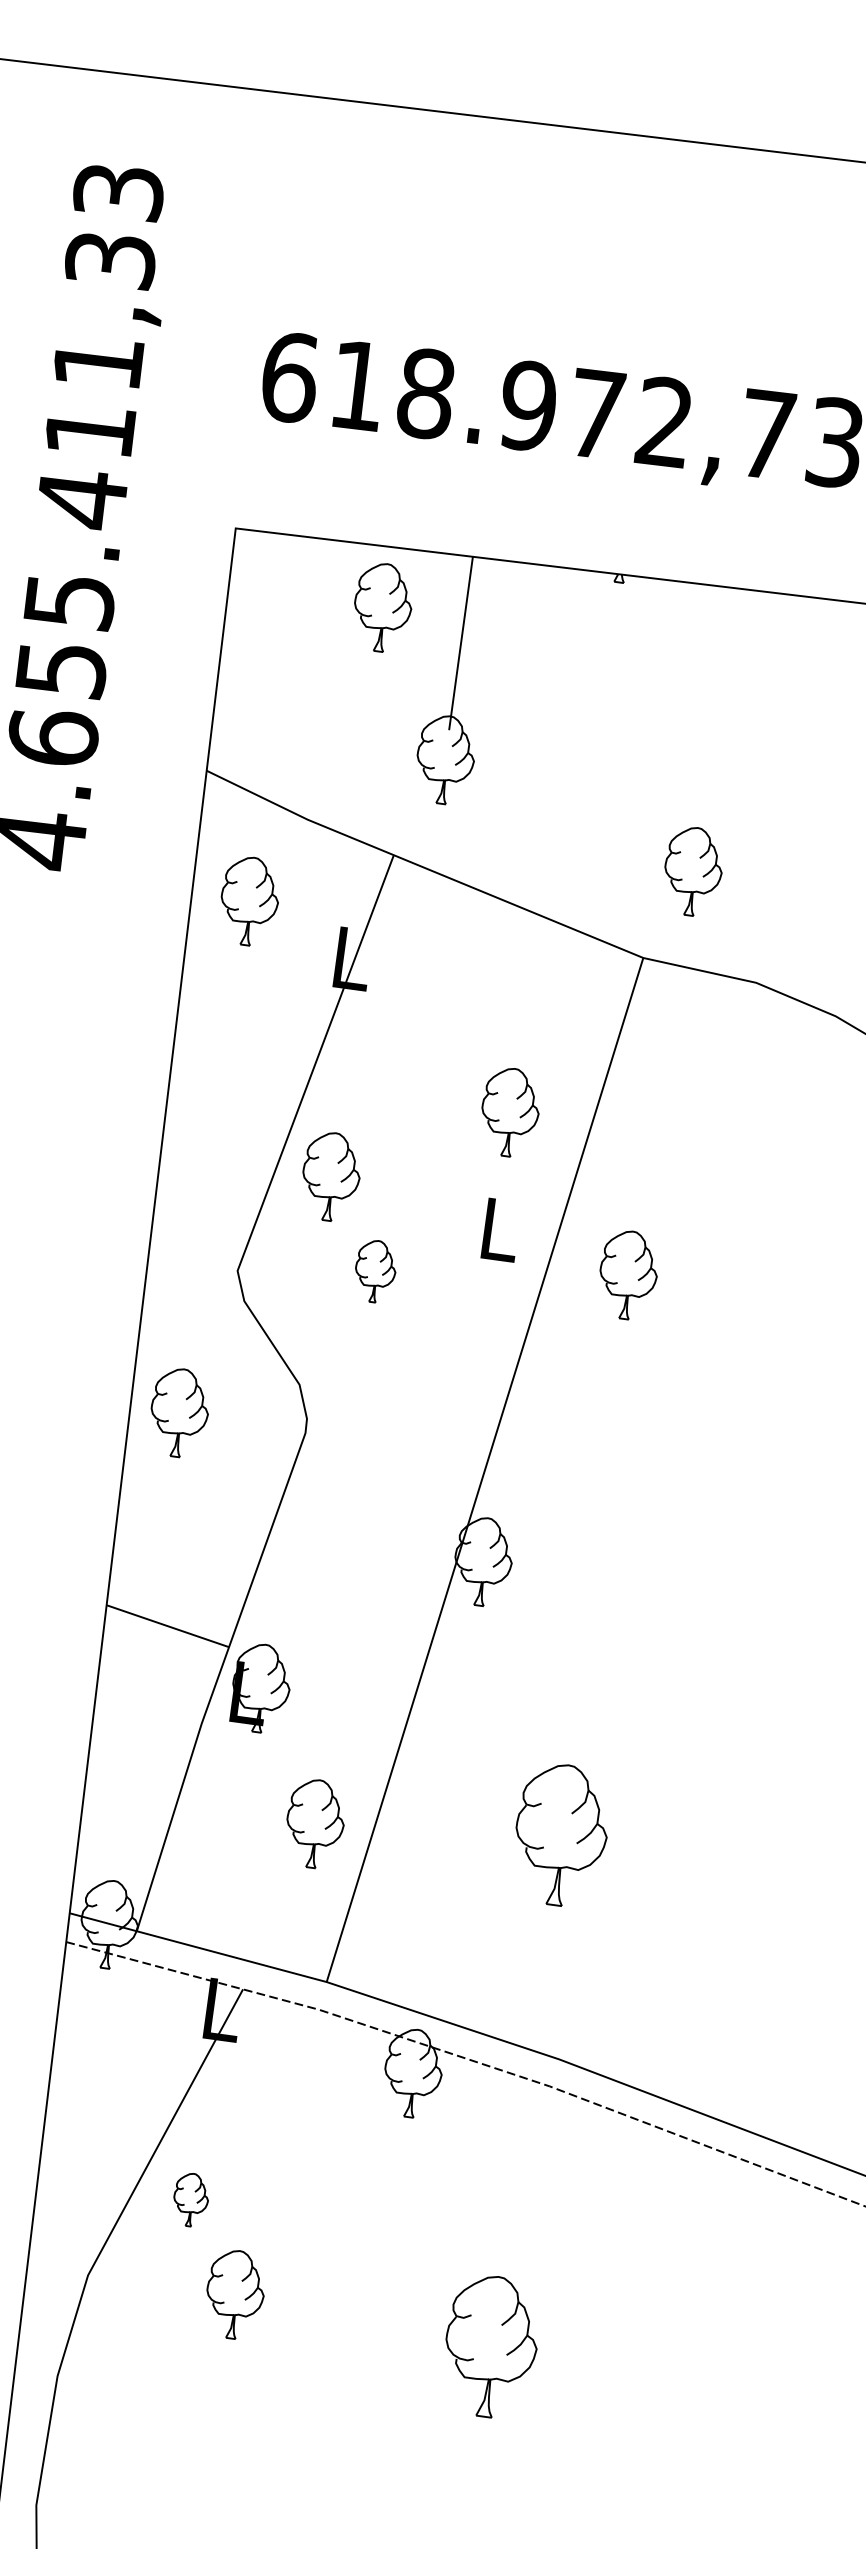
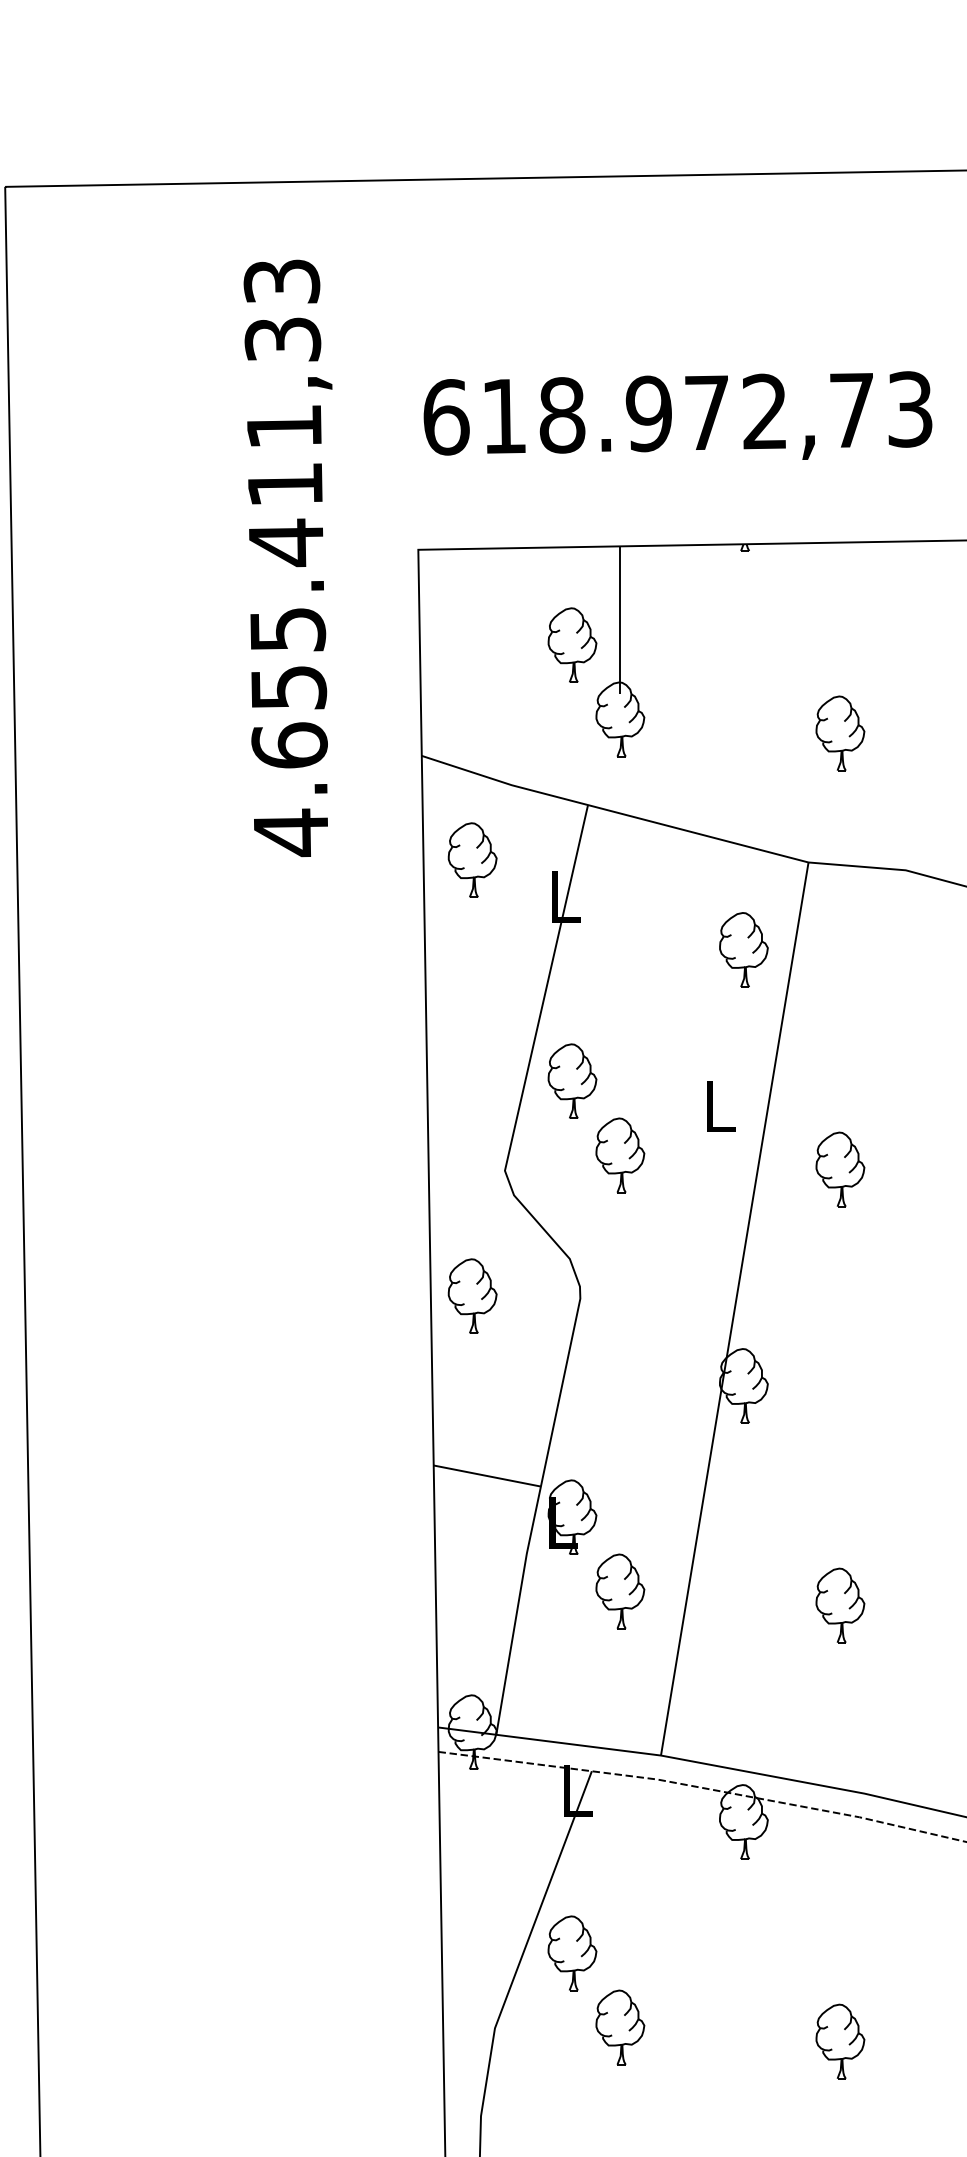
part: (383, 606) -> (572, 644), moved
part: (693, 871) -> (840, 733), moved
part: (509, 1111) -> (743, 949), moved
part: (375, 1271) -> (620, 1155), size x1.43
part: (628, 1275) -> (840, 1169), moved
part: (315, 1823) -> (620, 1591), moved
part: (561, 1834) -> (840, 1605), size x0.62
part: (191, 2200) -> (572, 1953), size x1.67
part: (491, 2346) -> (840, 2041), size x0.62

